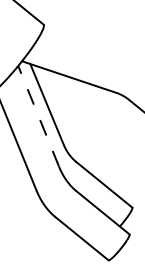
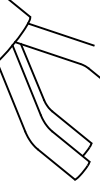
line: (87, 50) -> (60, 34), added
line: (38, 115) -> (26, 79), dashed -> solid

